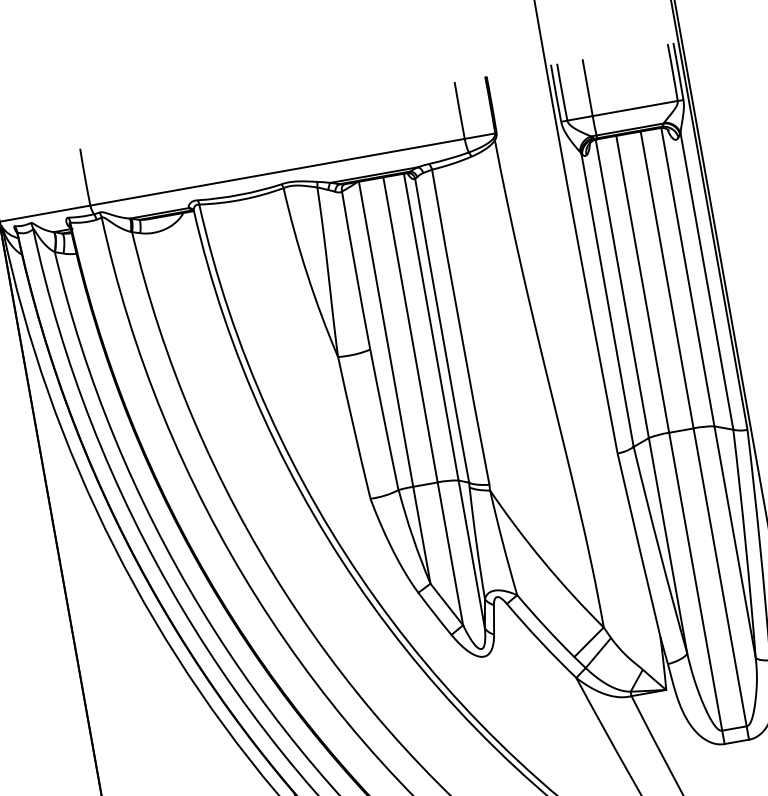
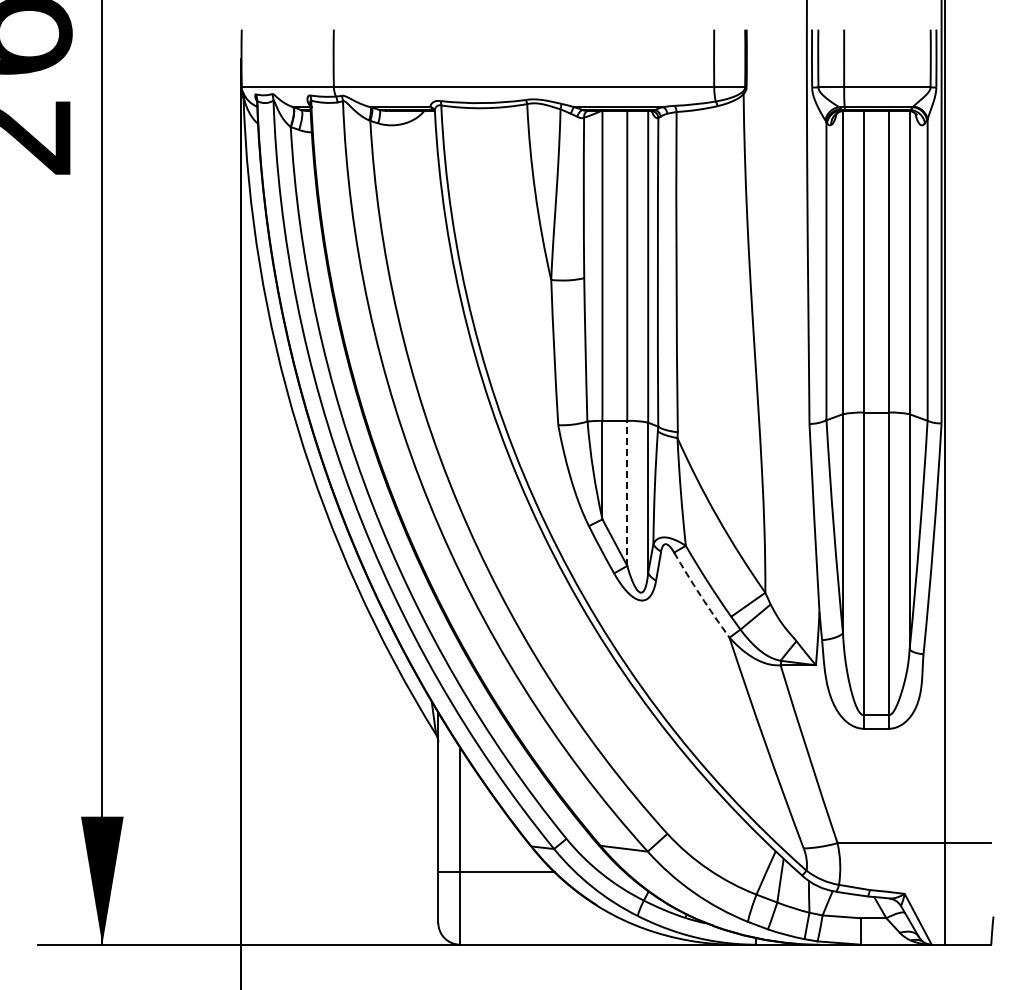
line: (450, 553) -> (627, 493), solid -> dashed
arc: (540, 641) -> (700, 595), solid -> dashed

